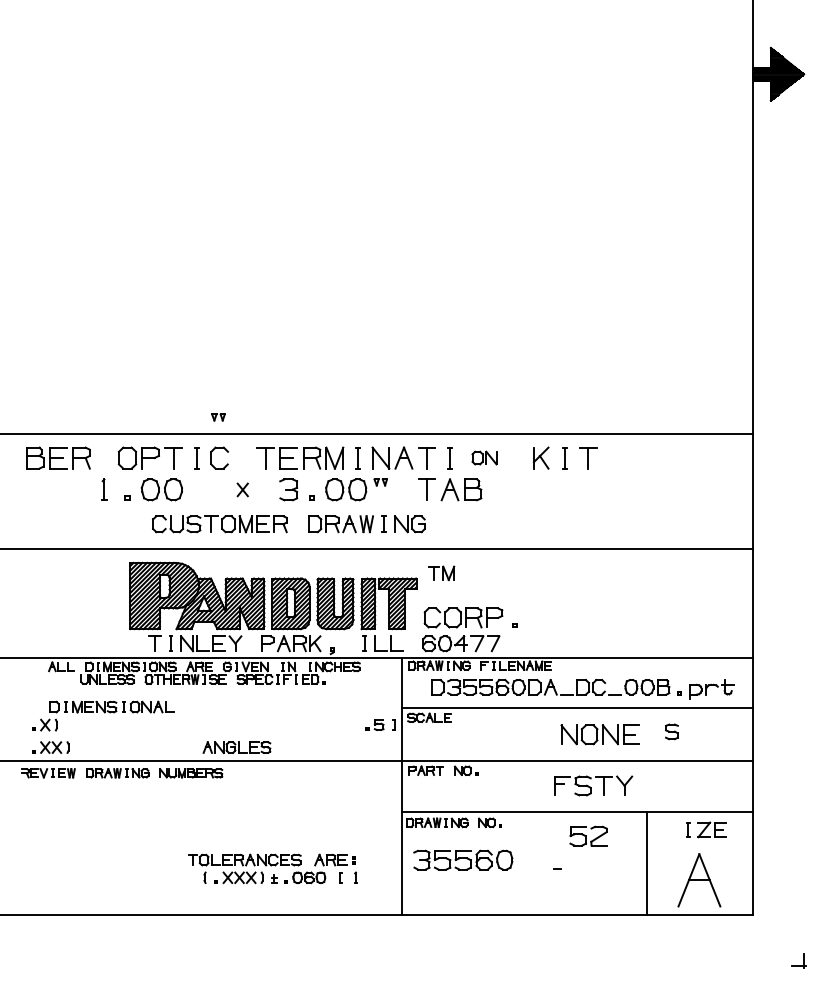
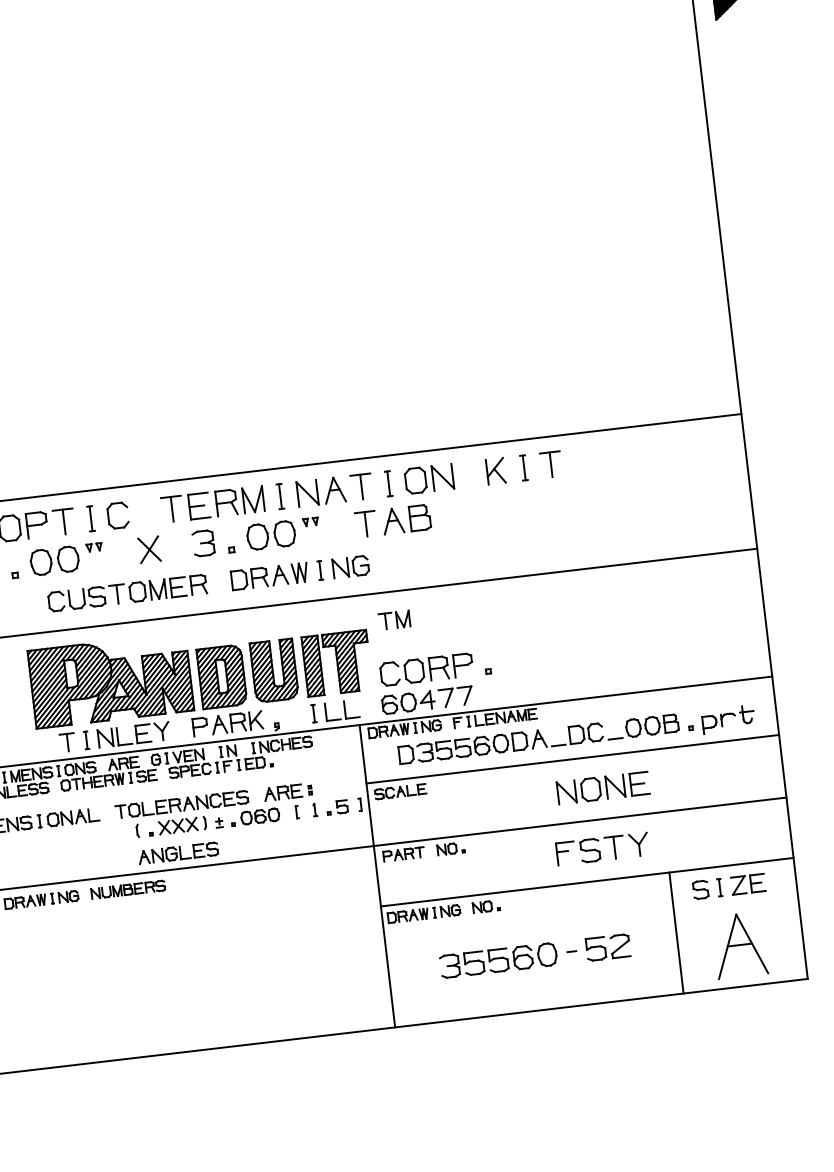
part: (218, 417) -> (94, 547), moved
part: (484, 457) -> (429, 478), size x1.67
part: (242, 489) -> (149, 549), size x1.67
part: (671, 731) -> (700, 889), moved
part: (588, 835) -> (608, 946), moved
part: (463, 859) -> (498, 959), moved
part: (272, 868) -> (215, 810), moved

